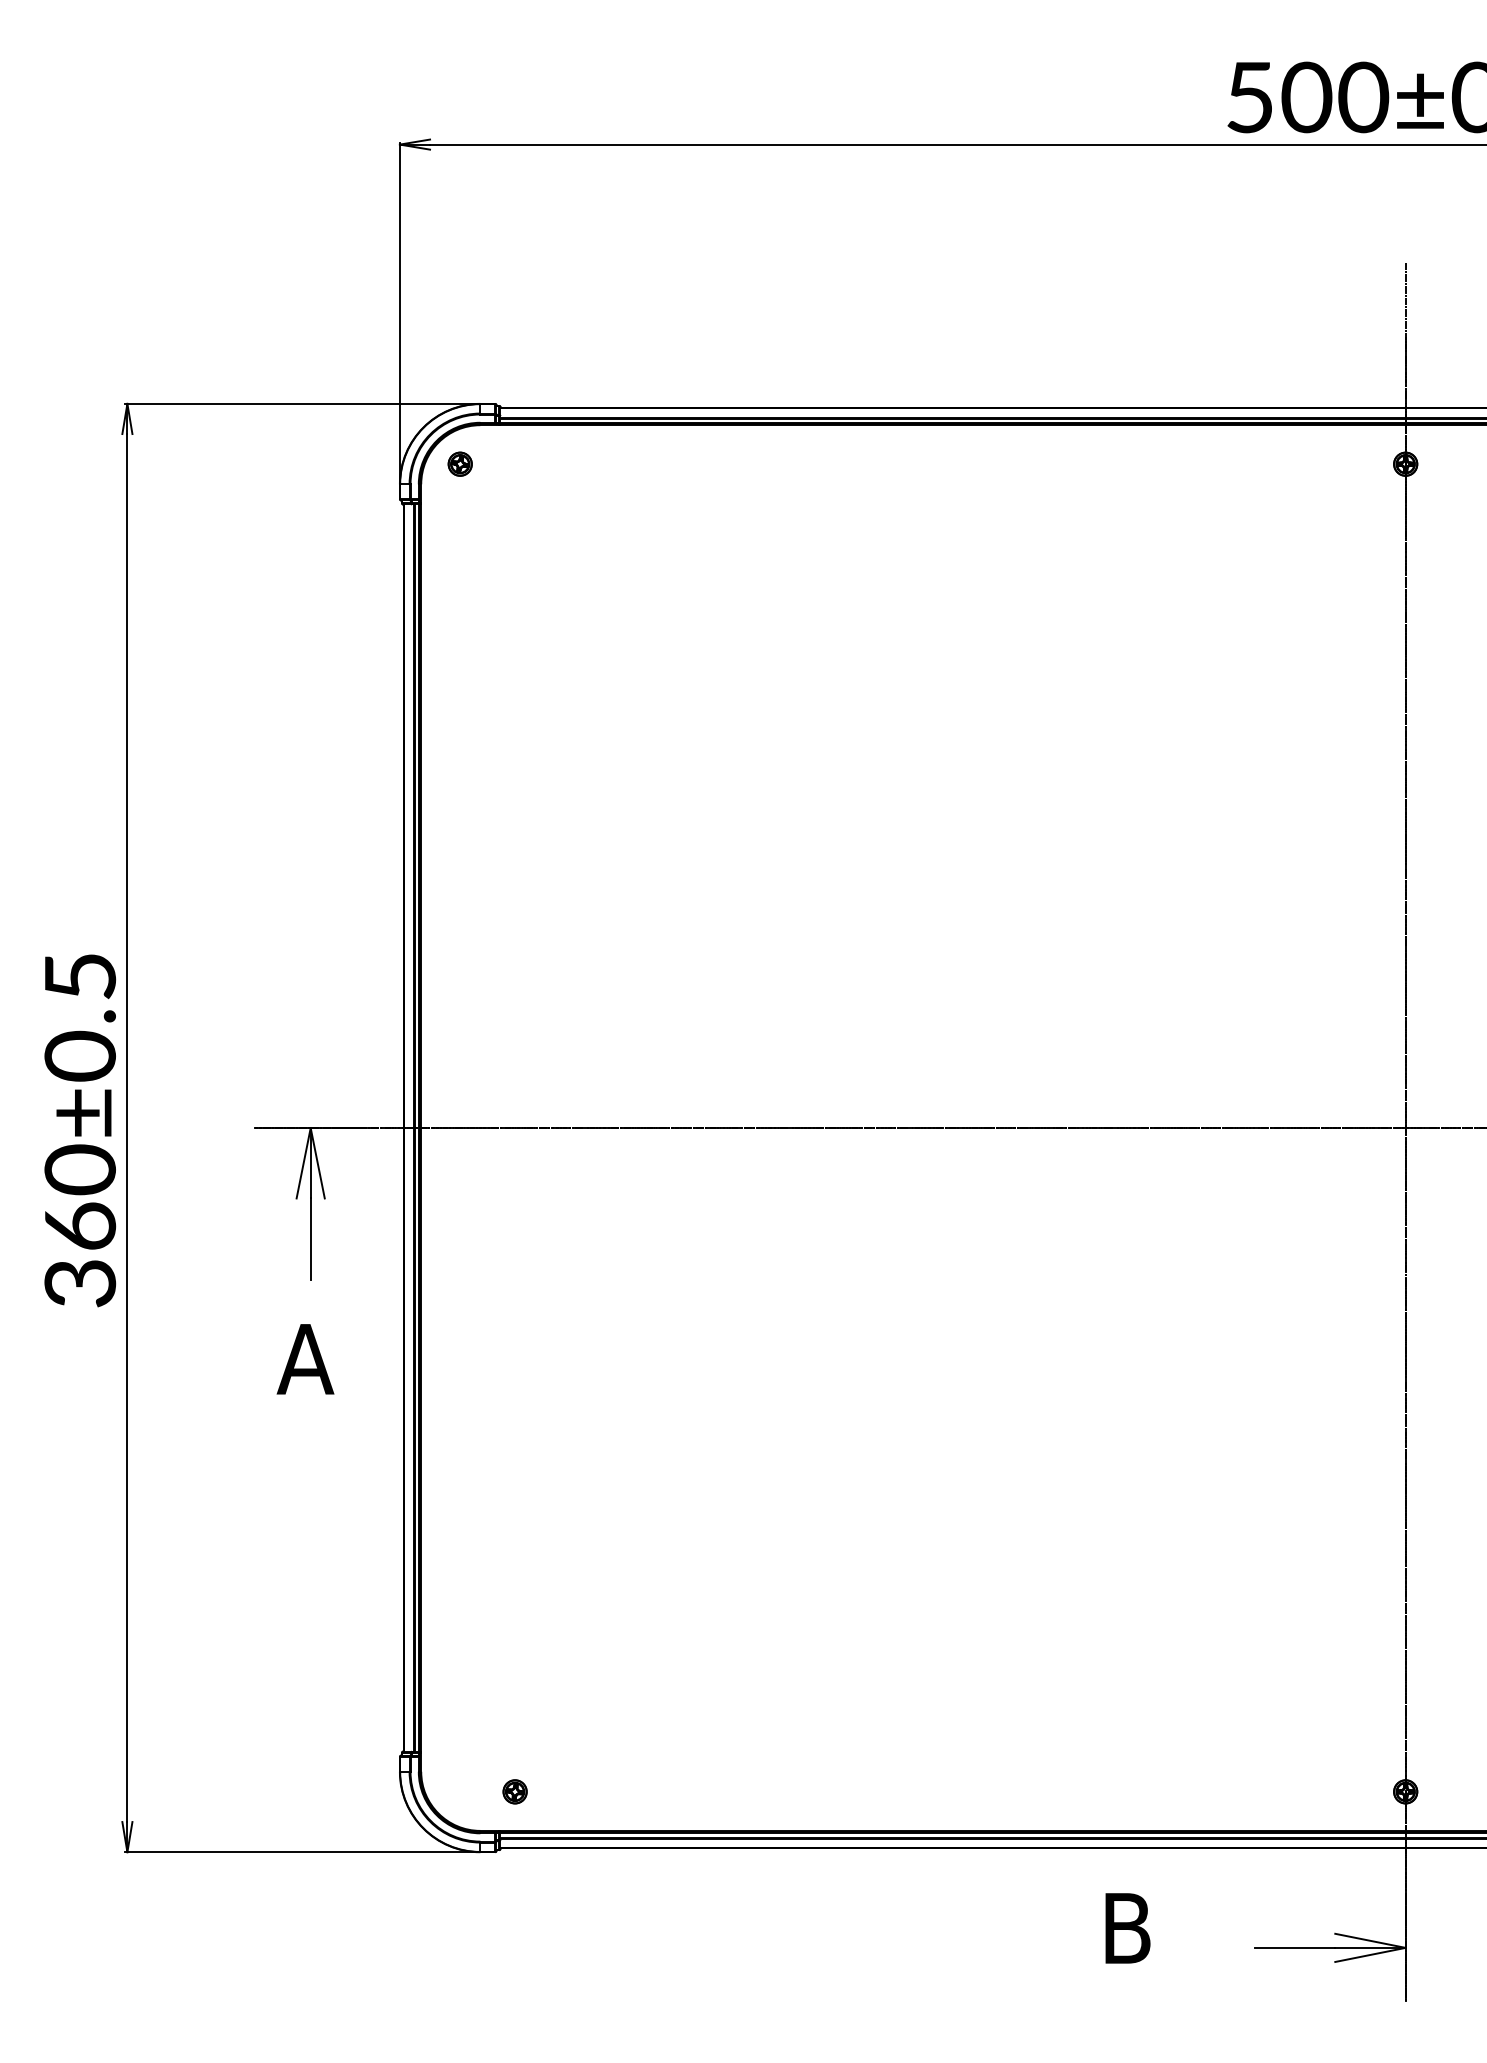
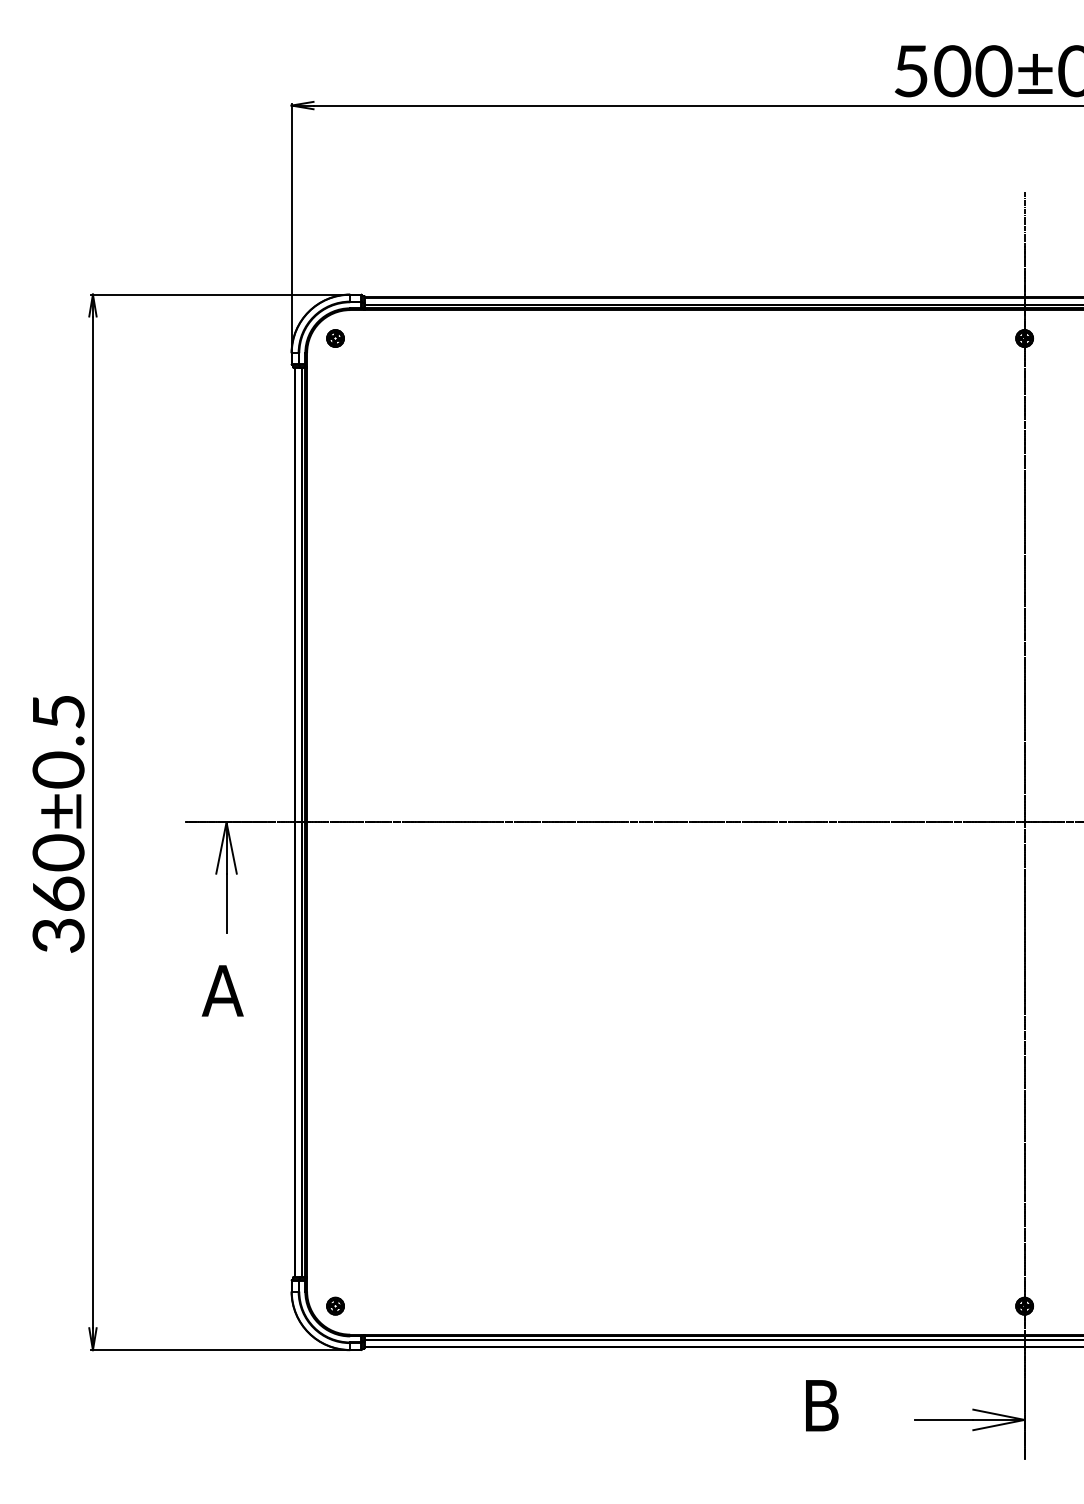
part: (515, 1790) -> (335, 1305), moved

